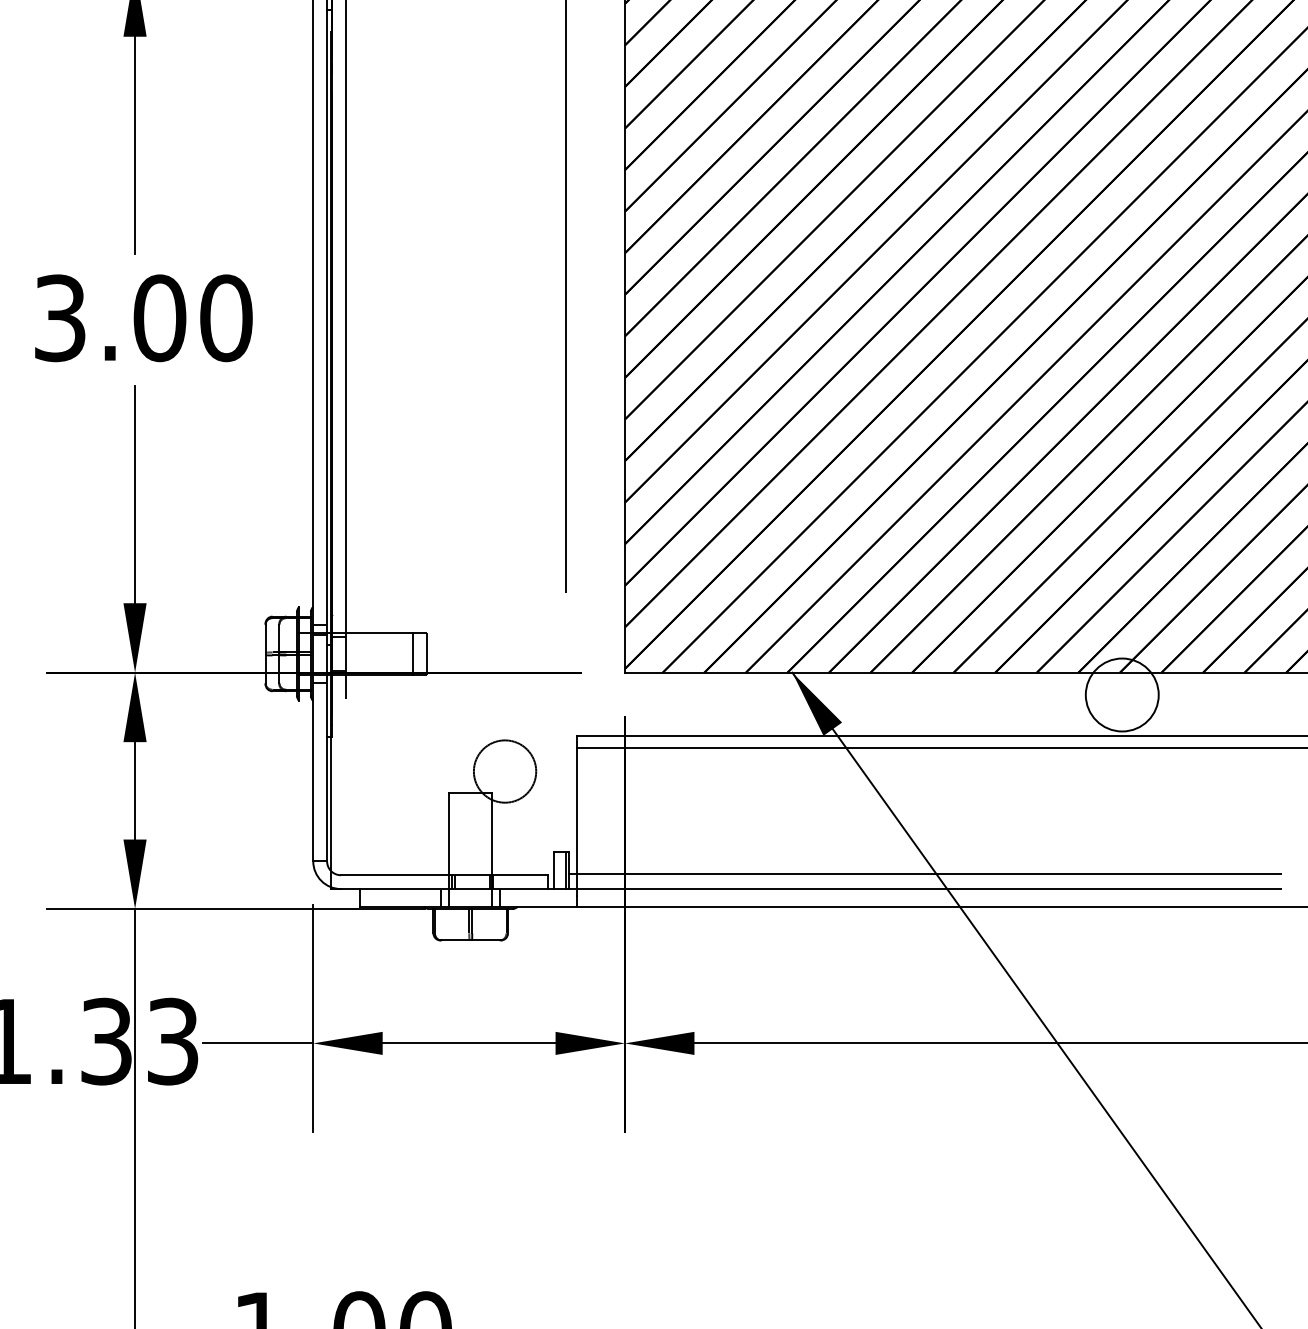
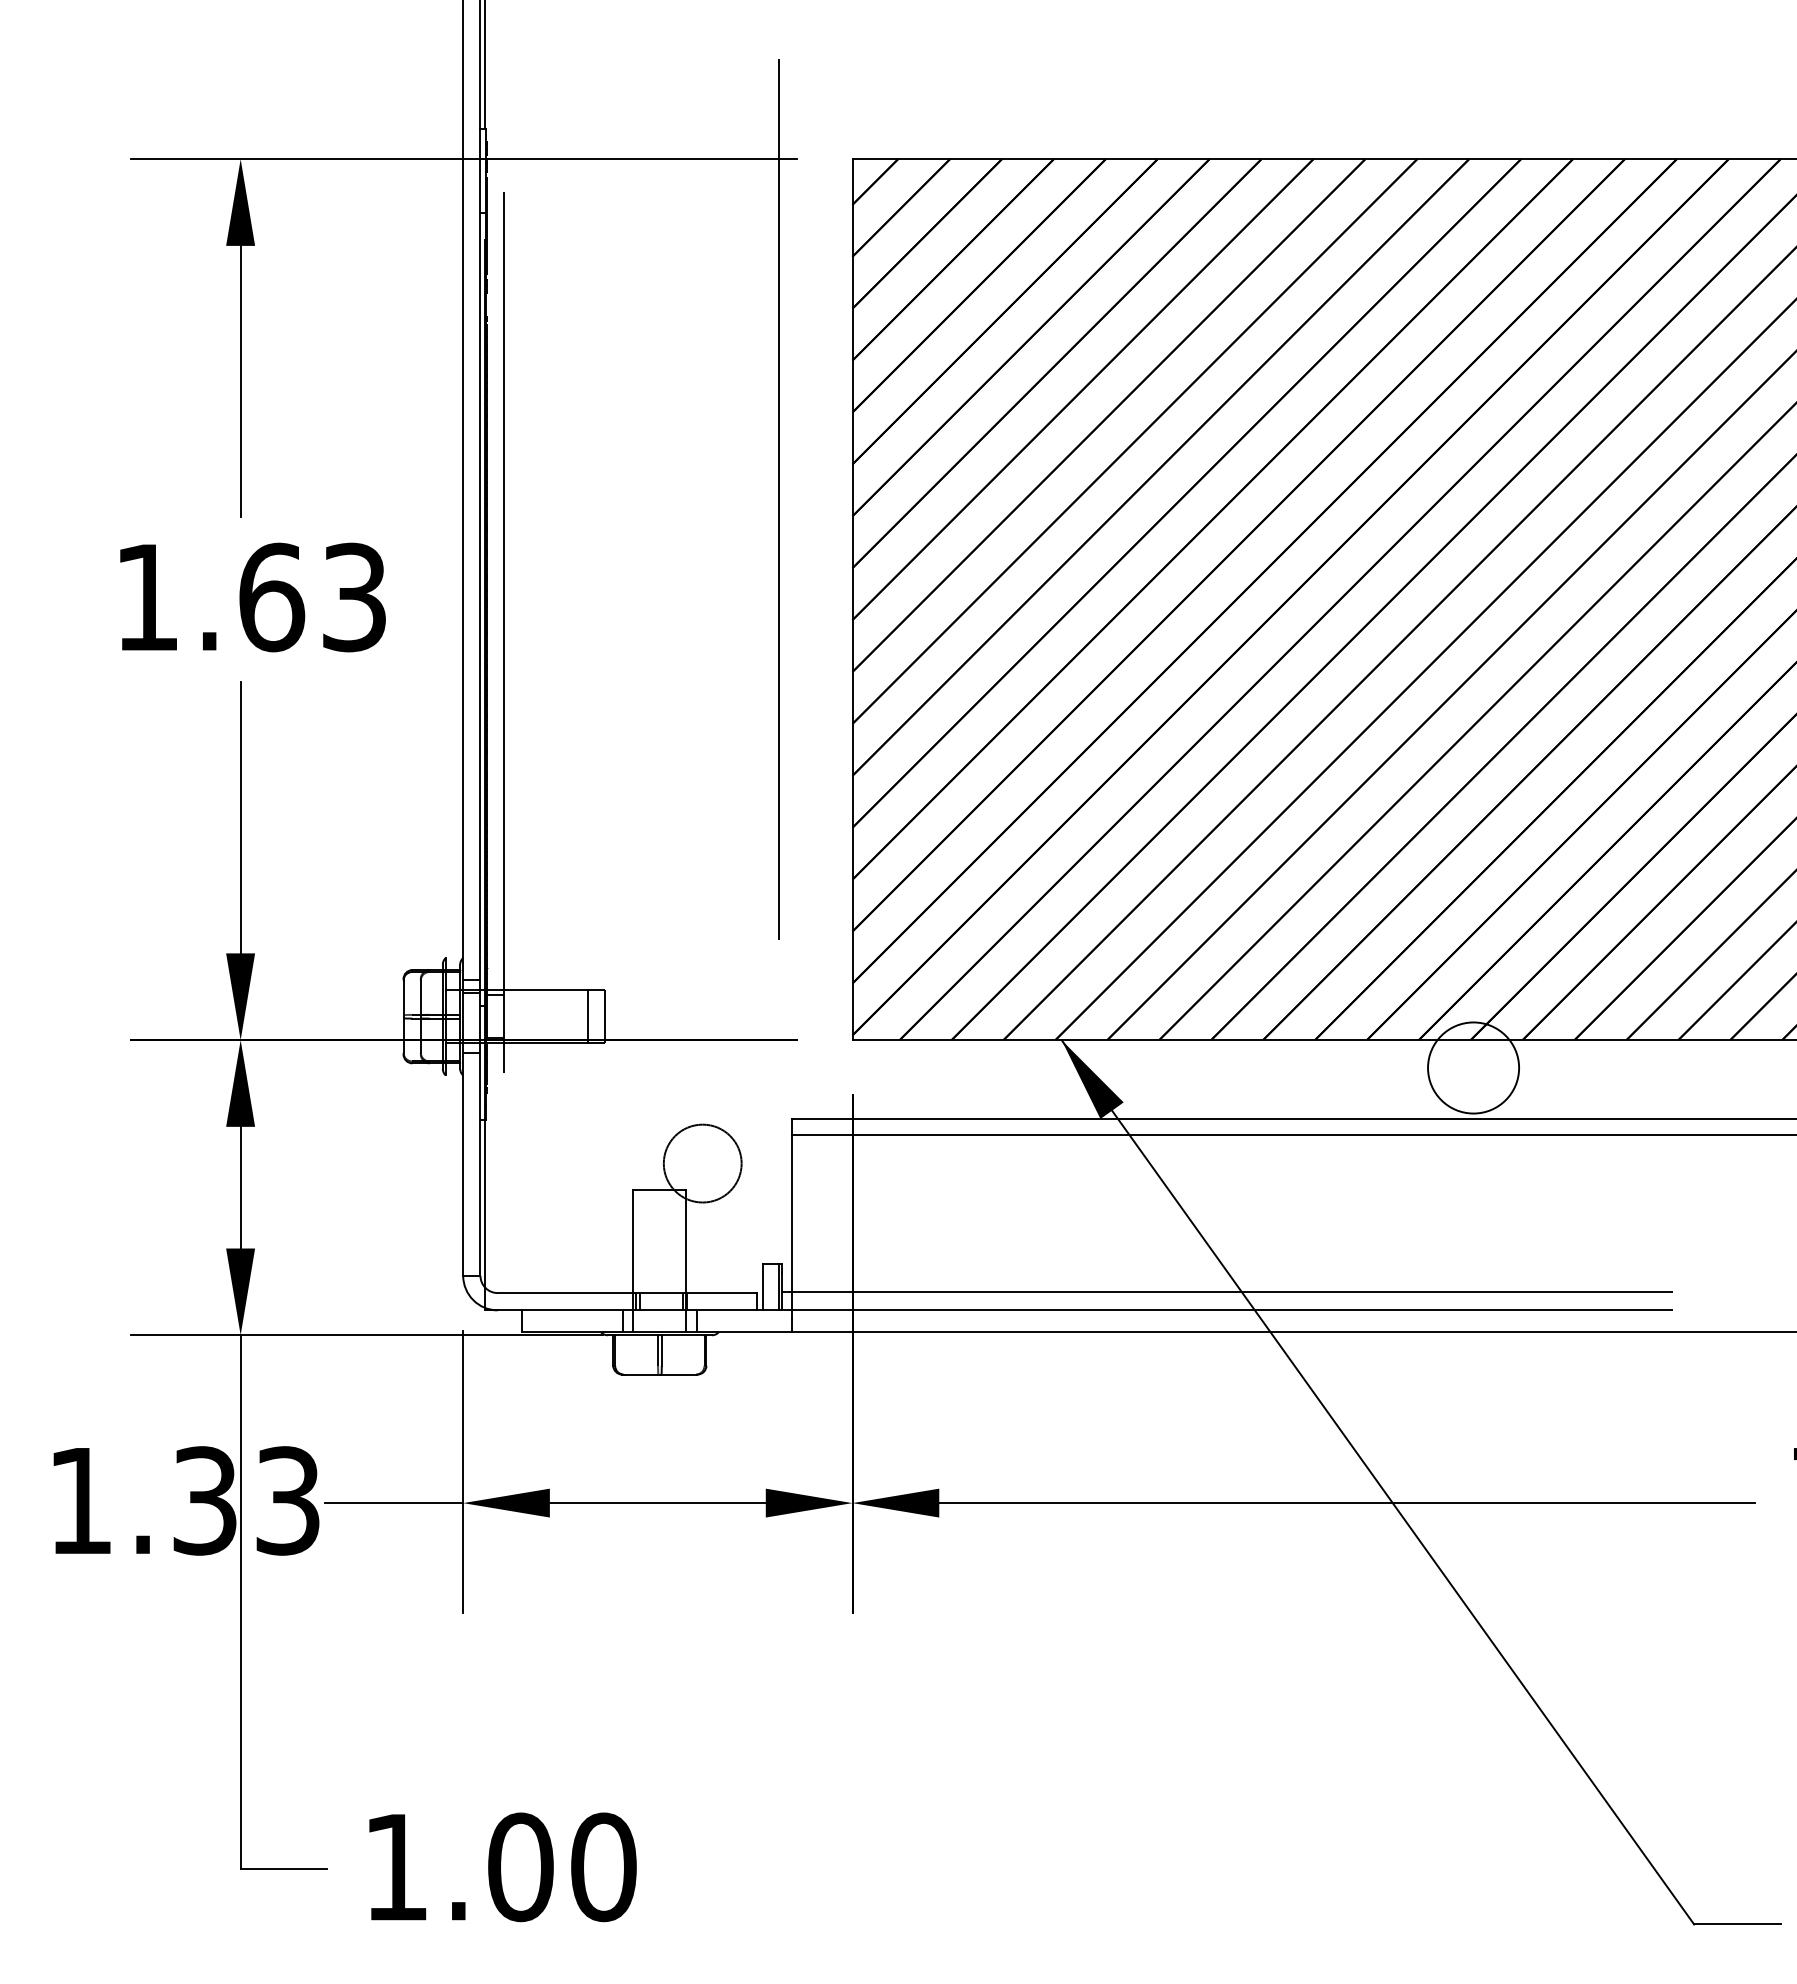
text: (143, 318) -> (251, 597), 3.00 -> 1.63

